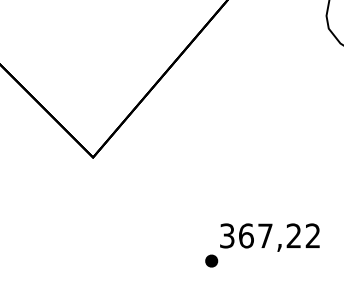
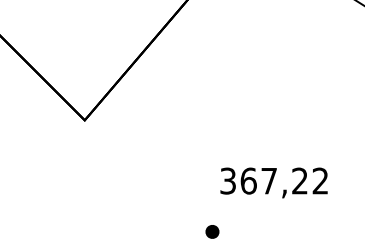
text: (269, 237) -> (273, 182), moved

